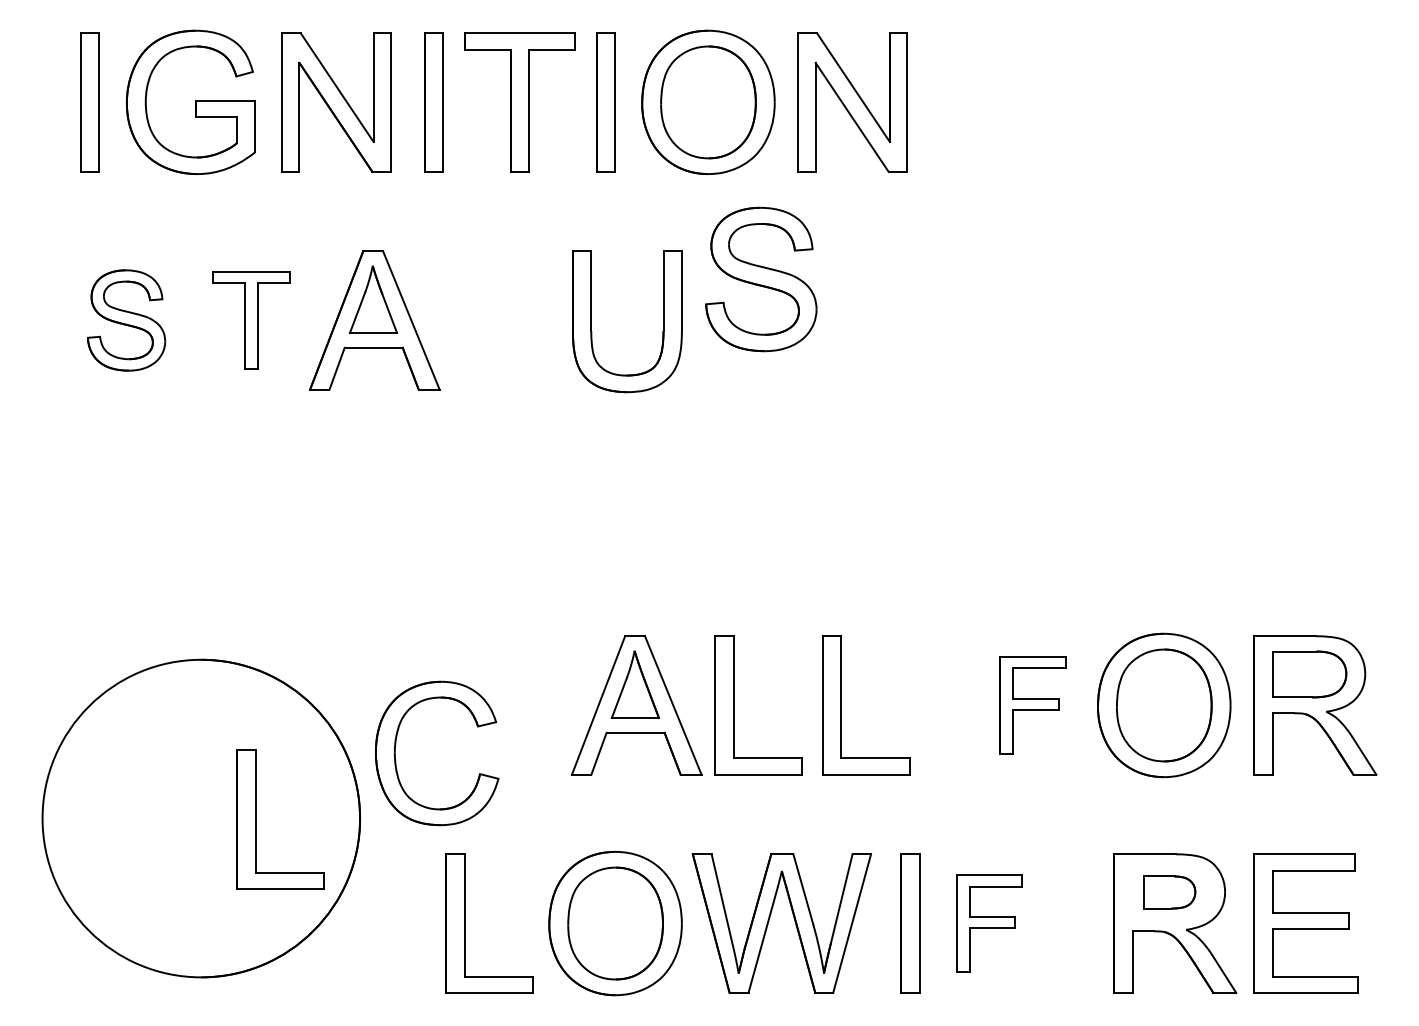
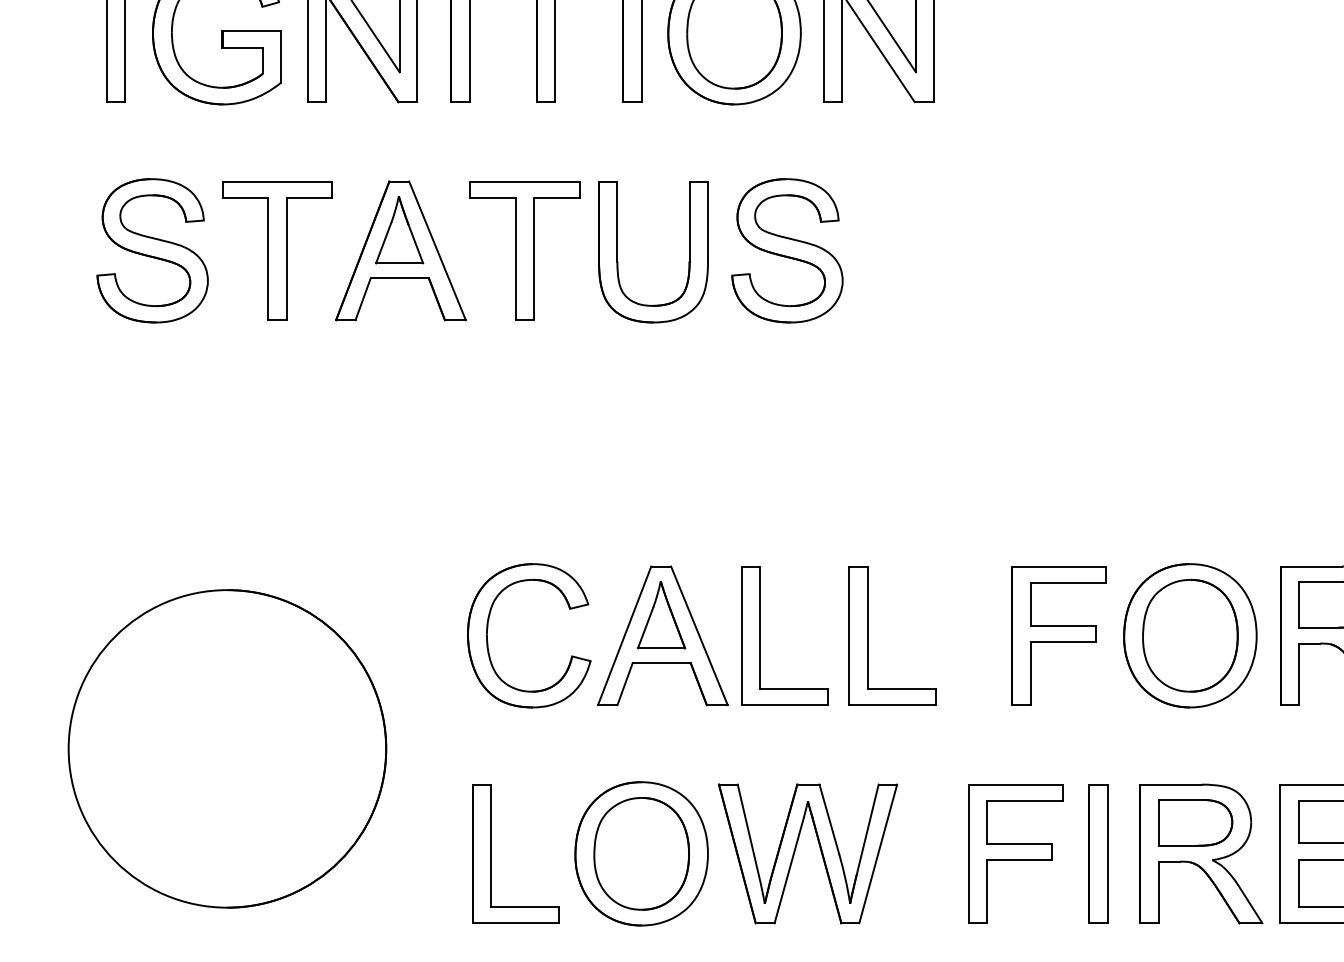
part: (761, 279) -> (787, 250), moved
part: (126, 320) -> (152, 250), size x1.43
part: (250, 320) -> (276, 250), size x1.43
part: (498, 320) -> (524, 250), added
part: (1032, 705) -> (1058, 635), size x1.43
part: (396, 745) -> (488, 627), moved
part: (256, 819) -> (282, 749), removed
part: (1169, 892) -> (1195, 822), size x1.43
part: (910, 923) -> (1098, 853), moved
part: (989, 923) -> (1015, 853), size x1.43

